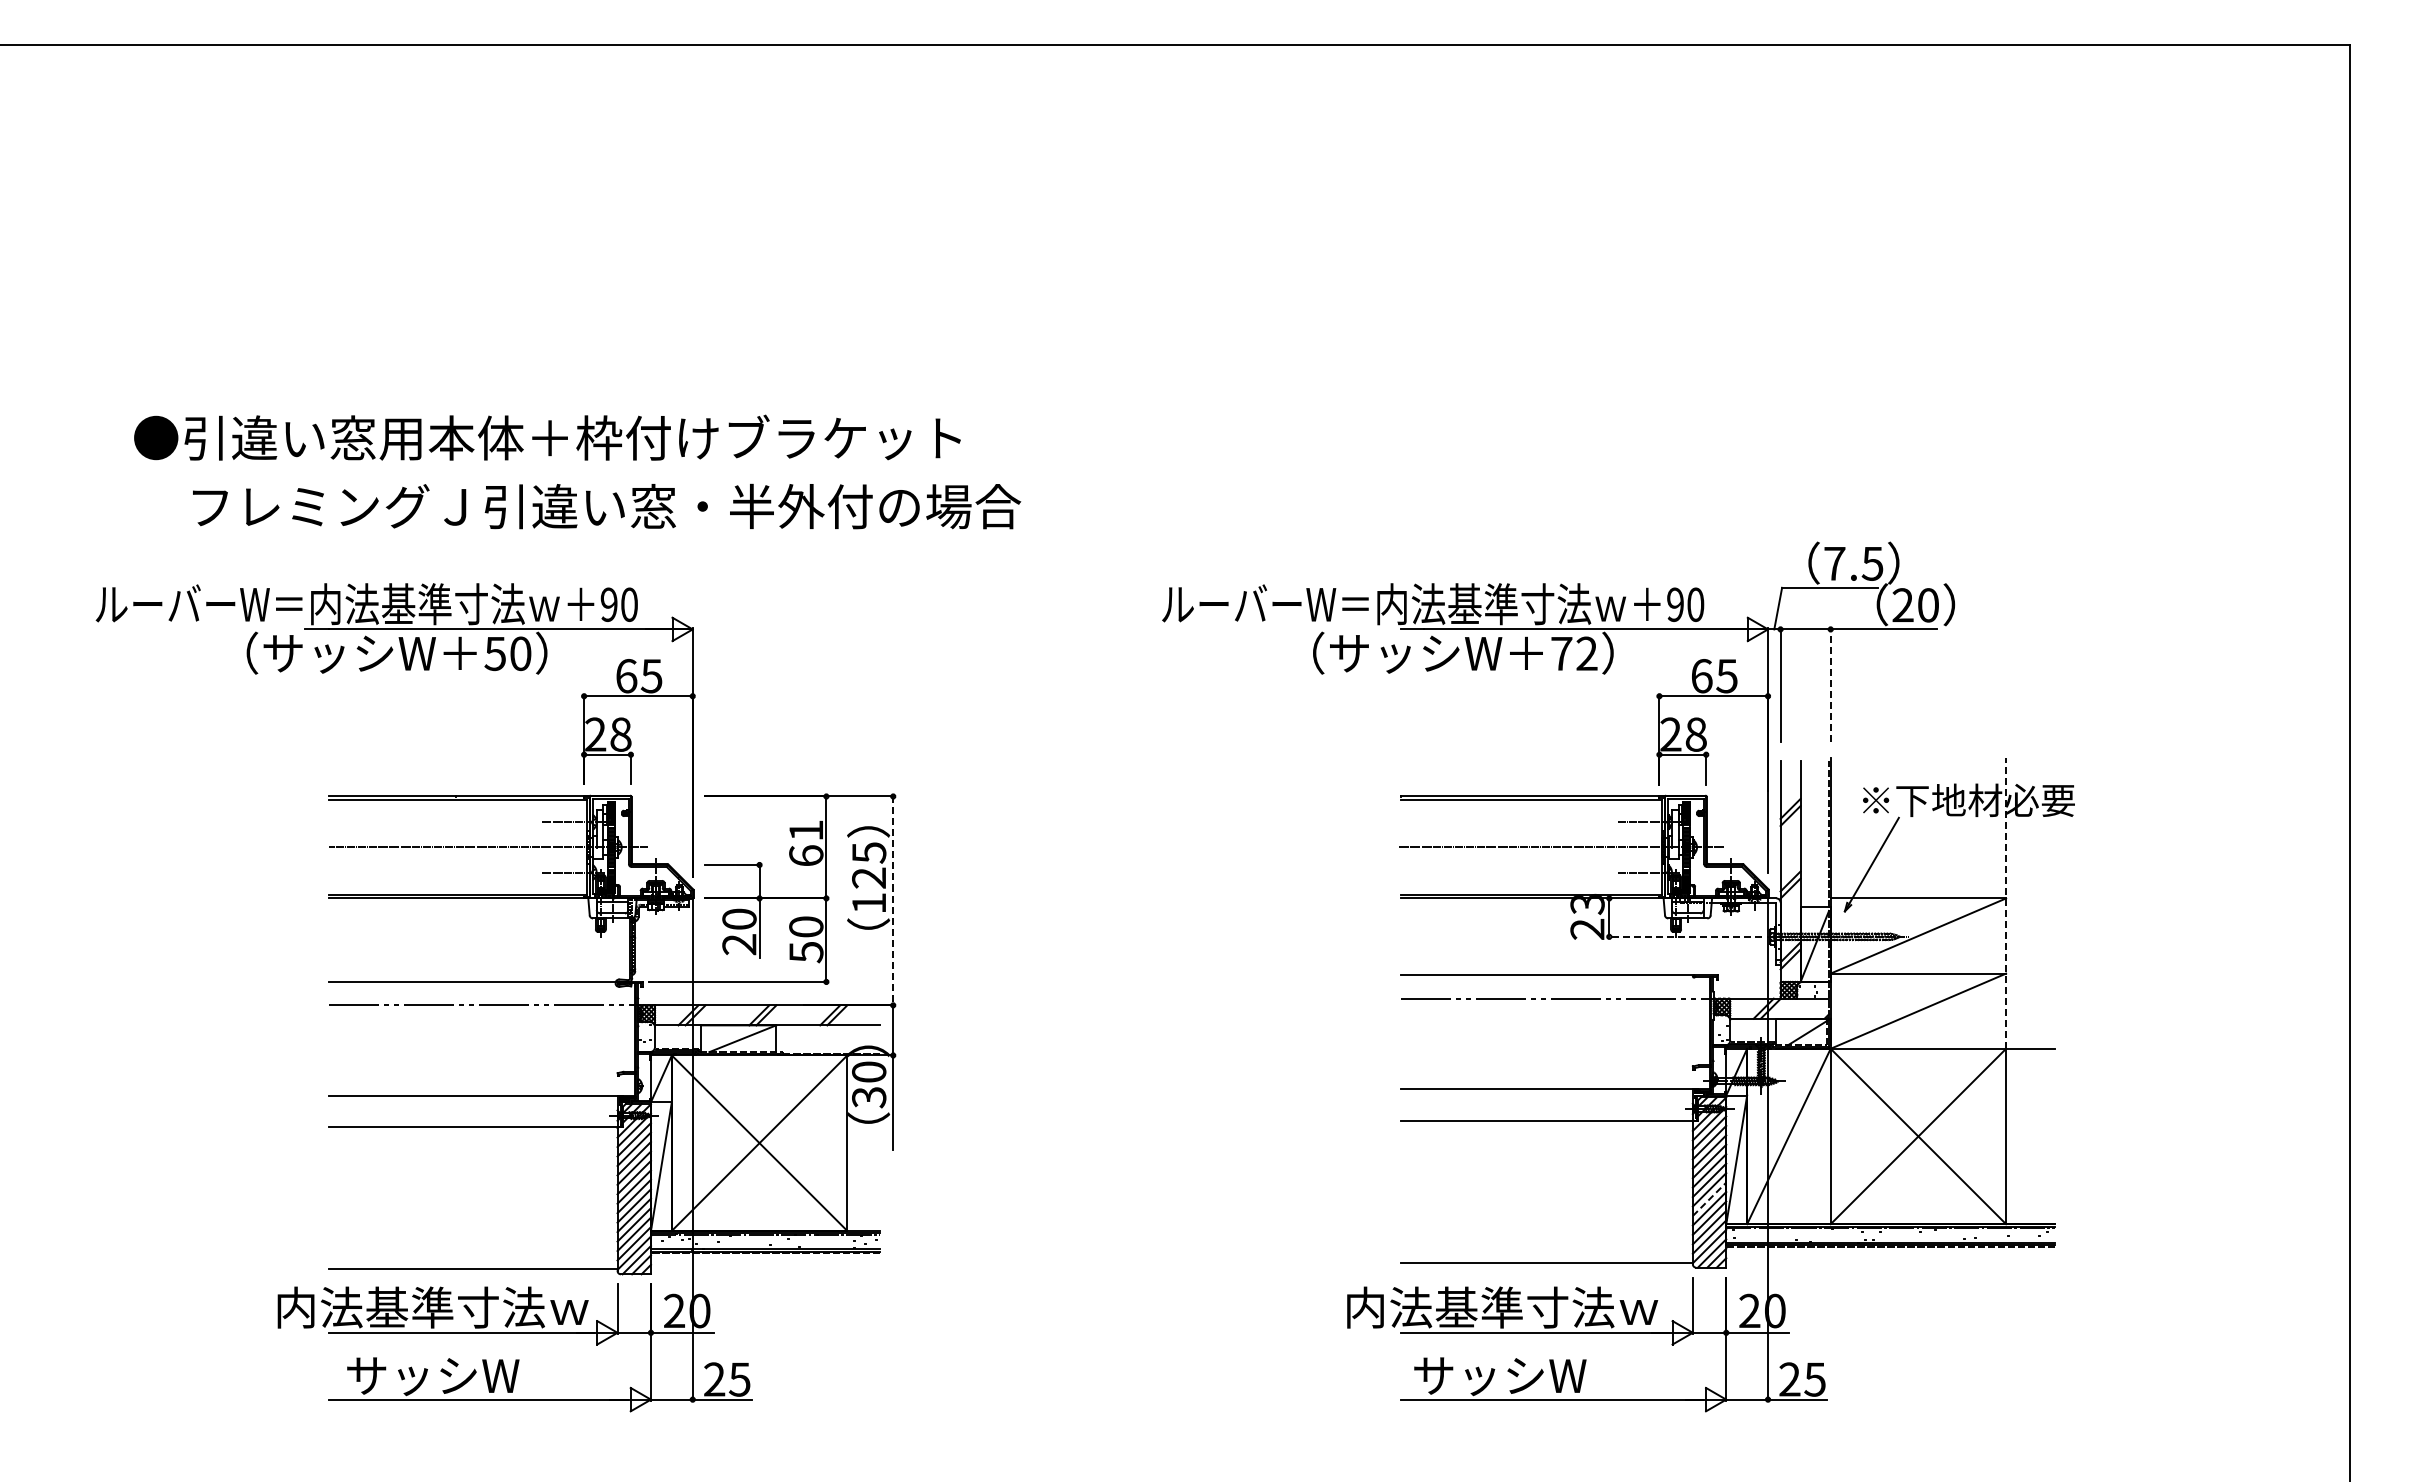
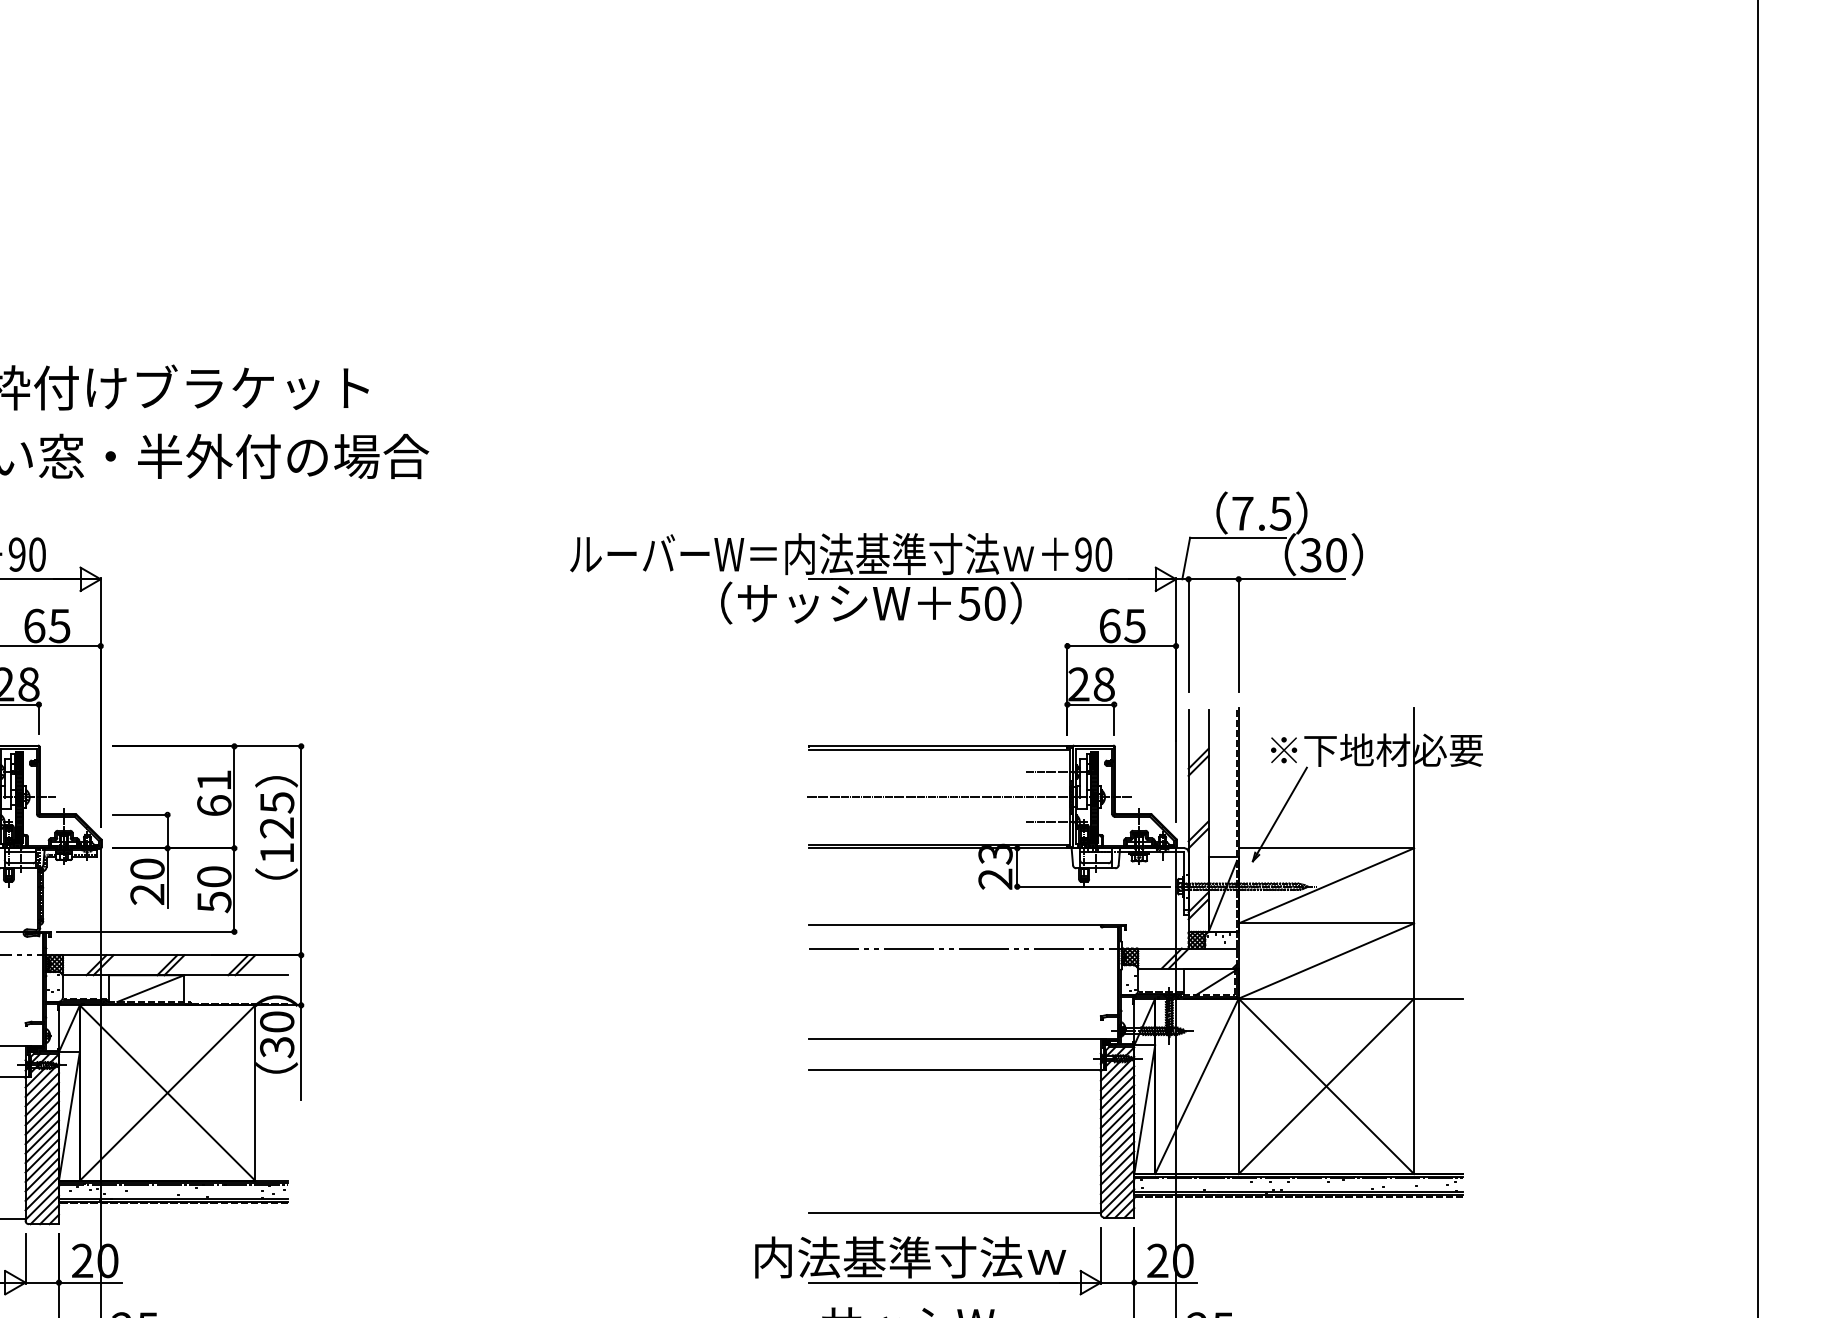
text: (1902, 605) -> (1310, 555), 20 -> 30
text: (1573, 653) -> (981, 603), 72 -> 50
line: (1830, 684) -> (1238, 634), dashed -> solid
line: (893, 901) -> (301, 851), dashed -> solid
line: (2006, 902) -> (1414, 852), dashed -> solid
line: (1684, 936) -> (1092, 886), dashed -> solid
line: (1709, 1199) -> (1117, 1149), dashed -> solid

